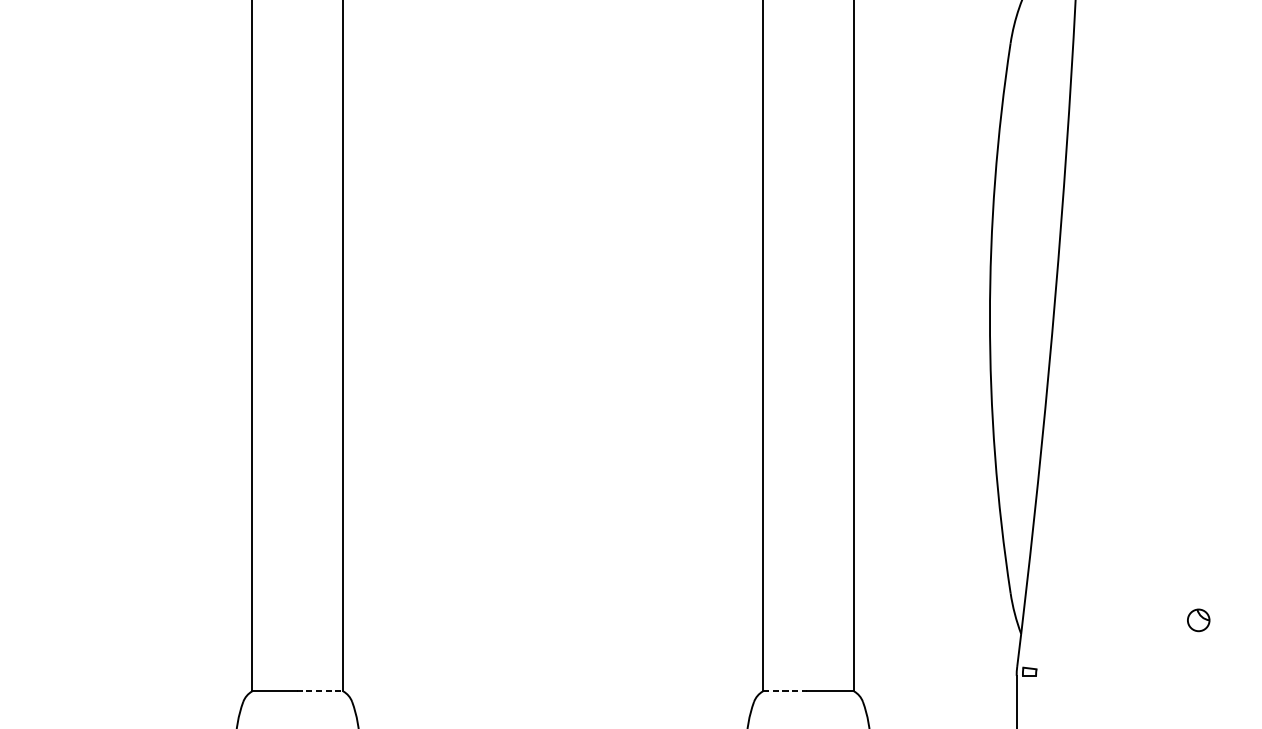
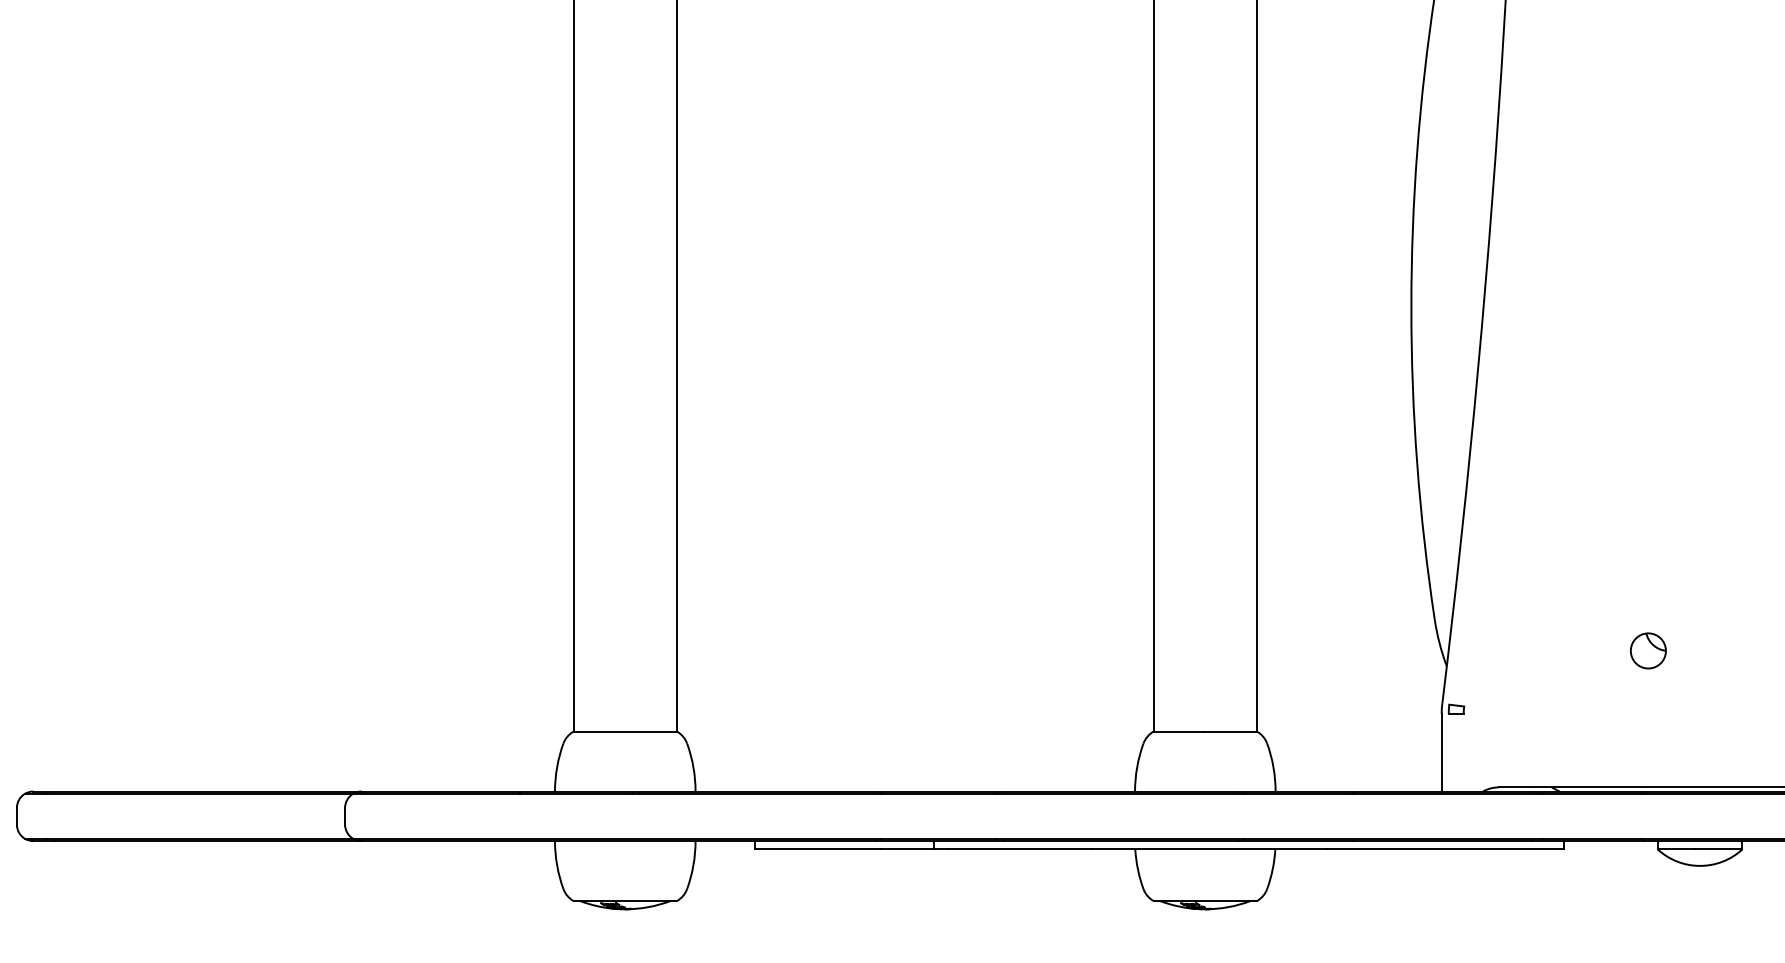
part: (1198, 619) -> (1648, 650), size x1.43
line: (319, 691) -> (650, 731), dashed -> solid
line: (785, 691) -> (1179, 731), dashed -> solid

